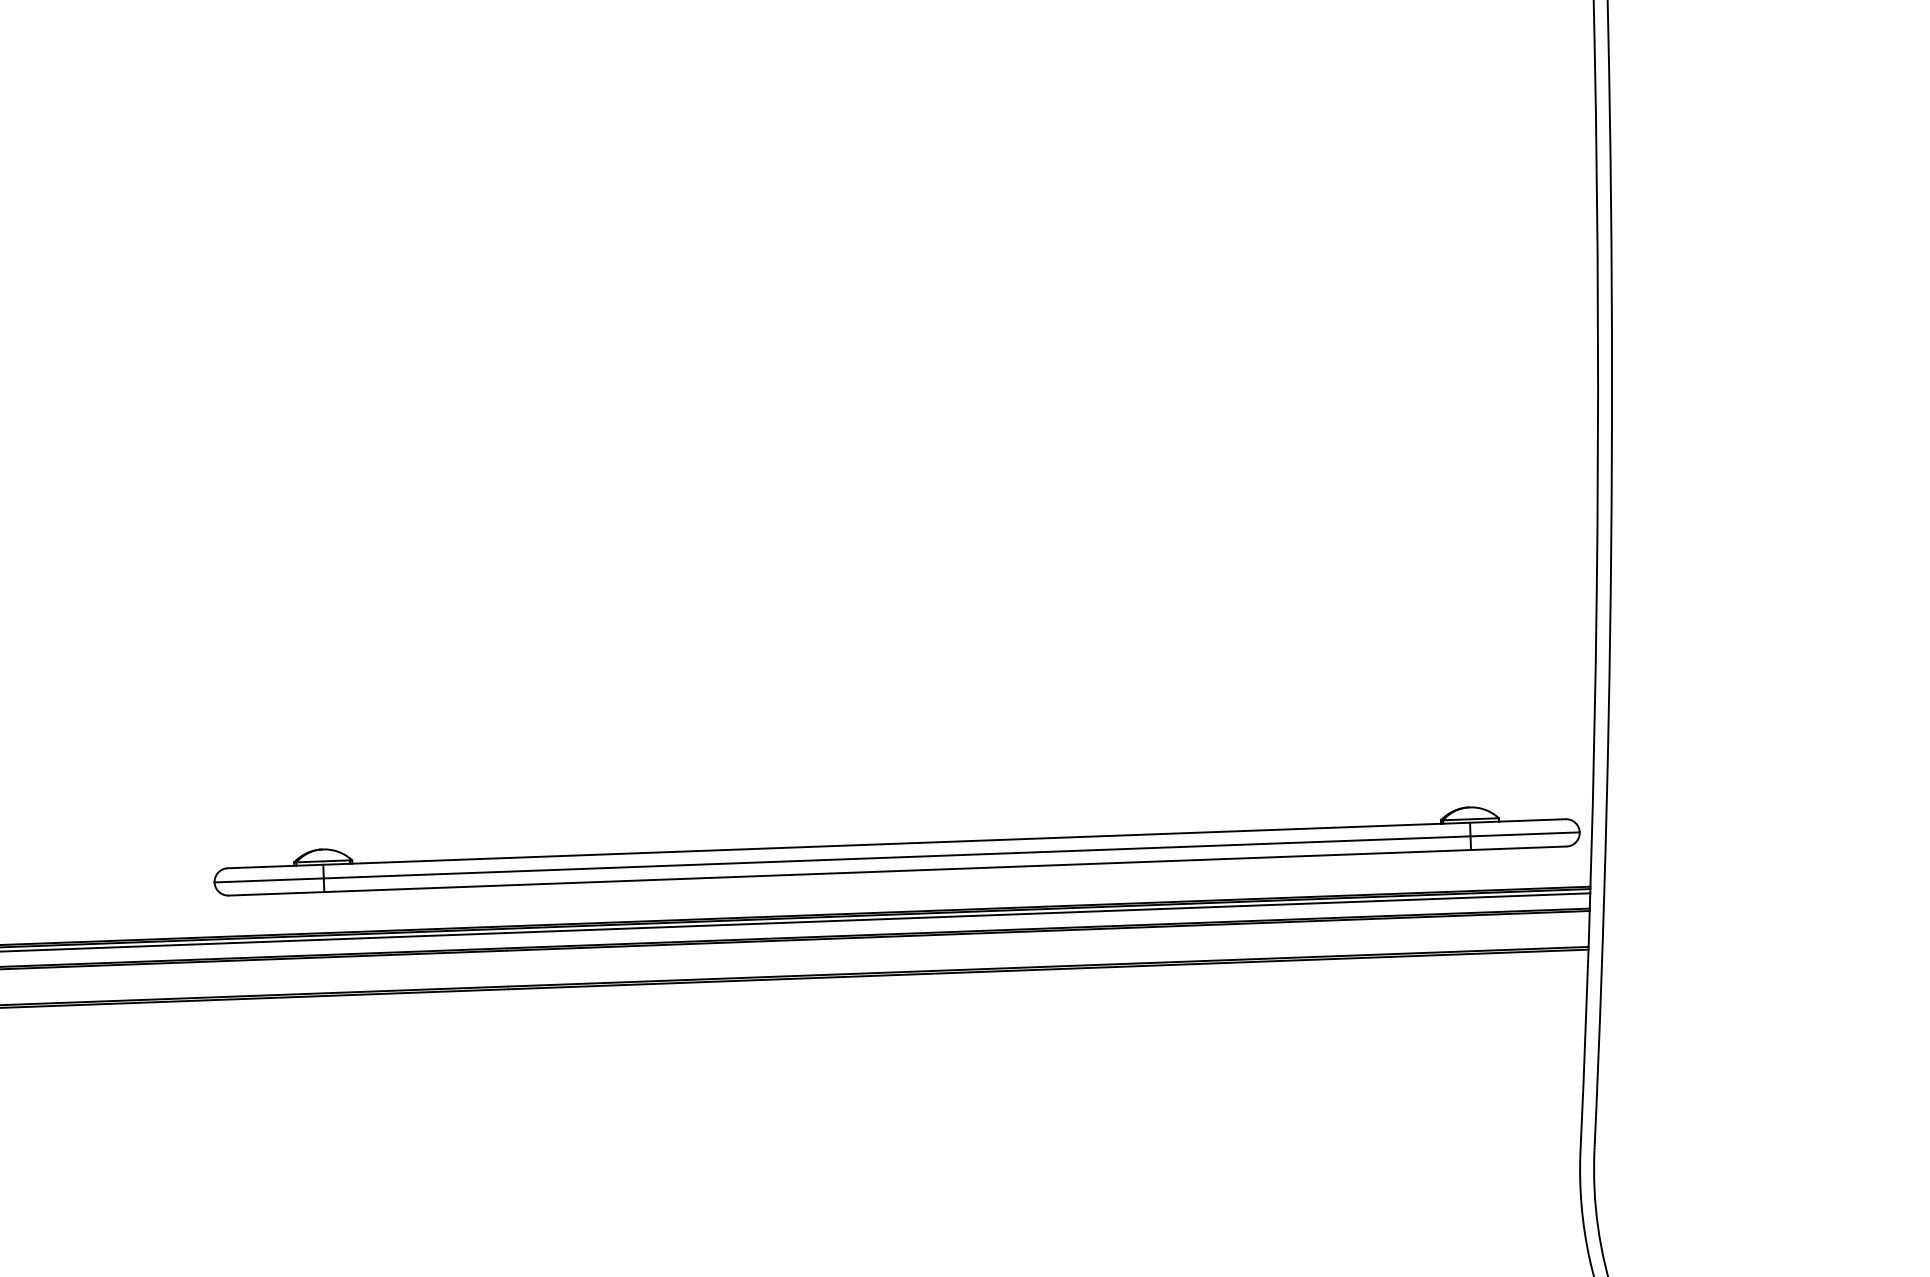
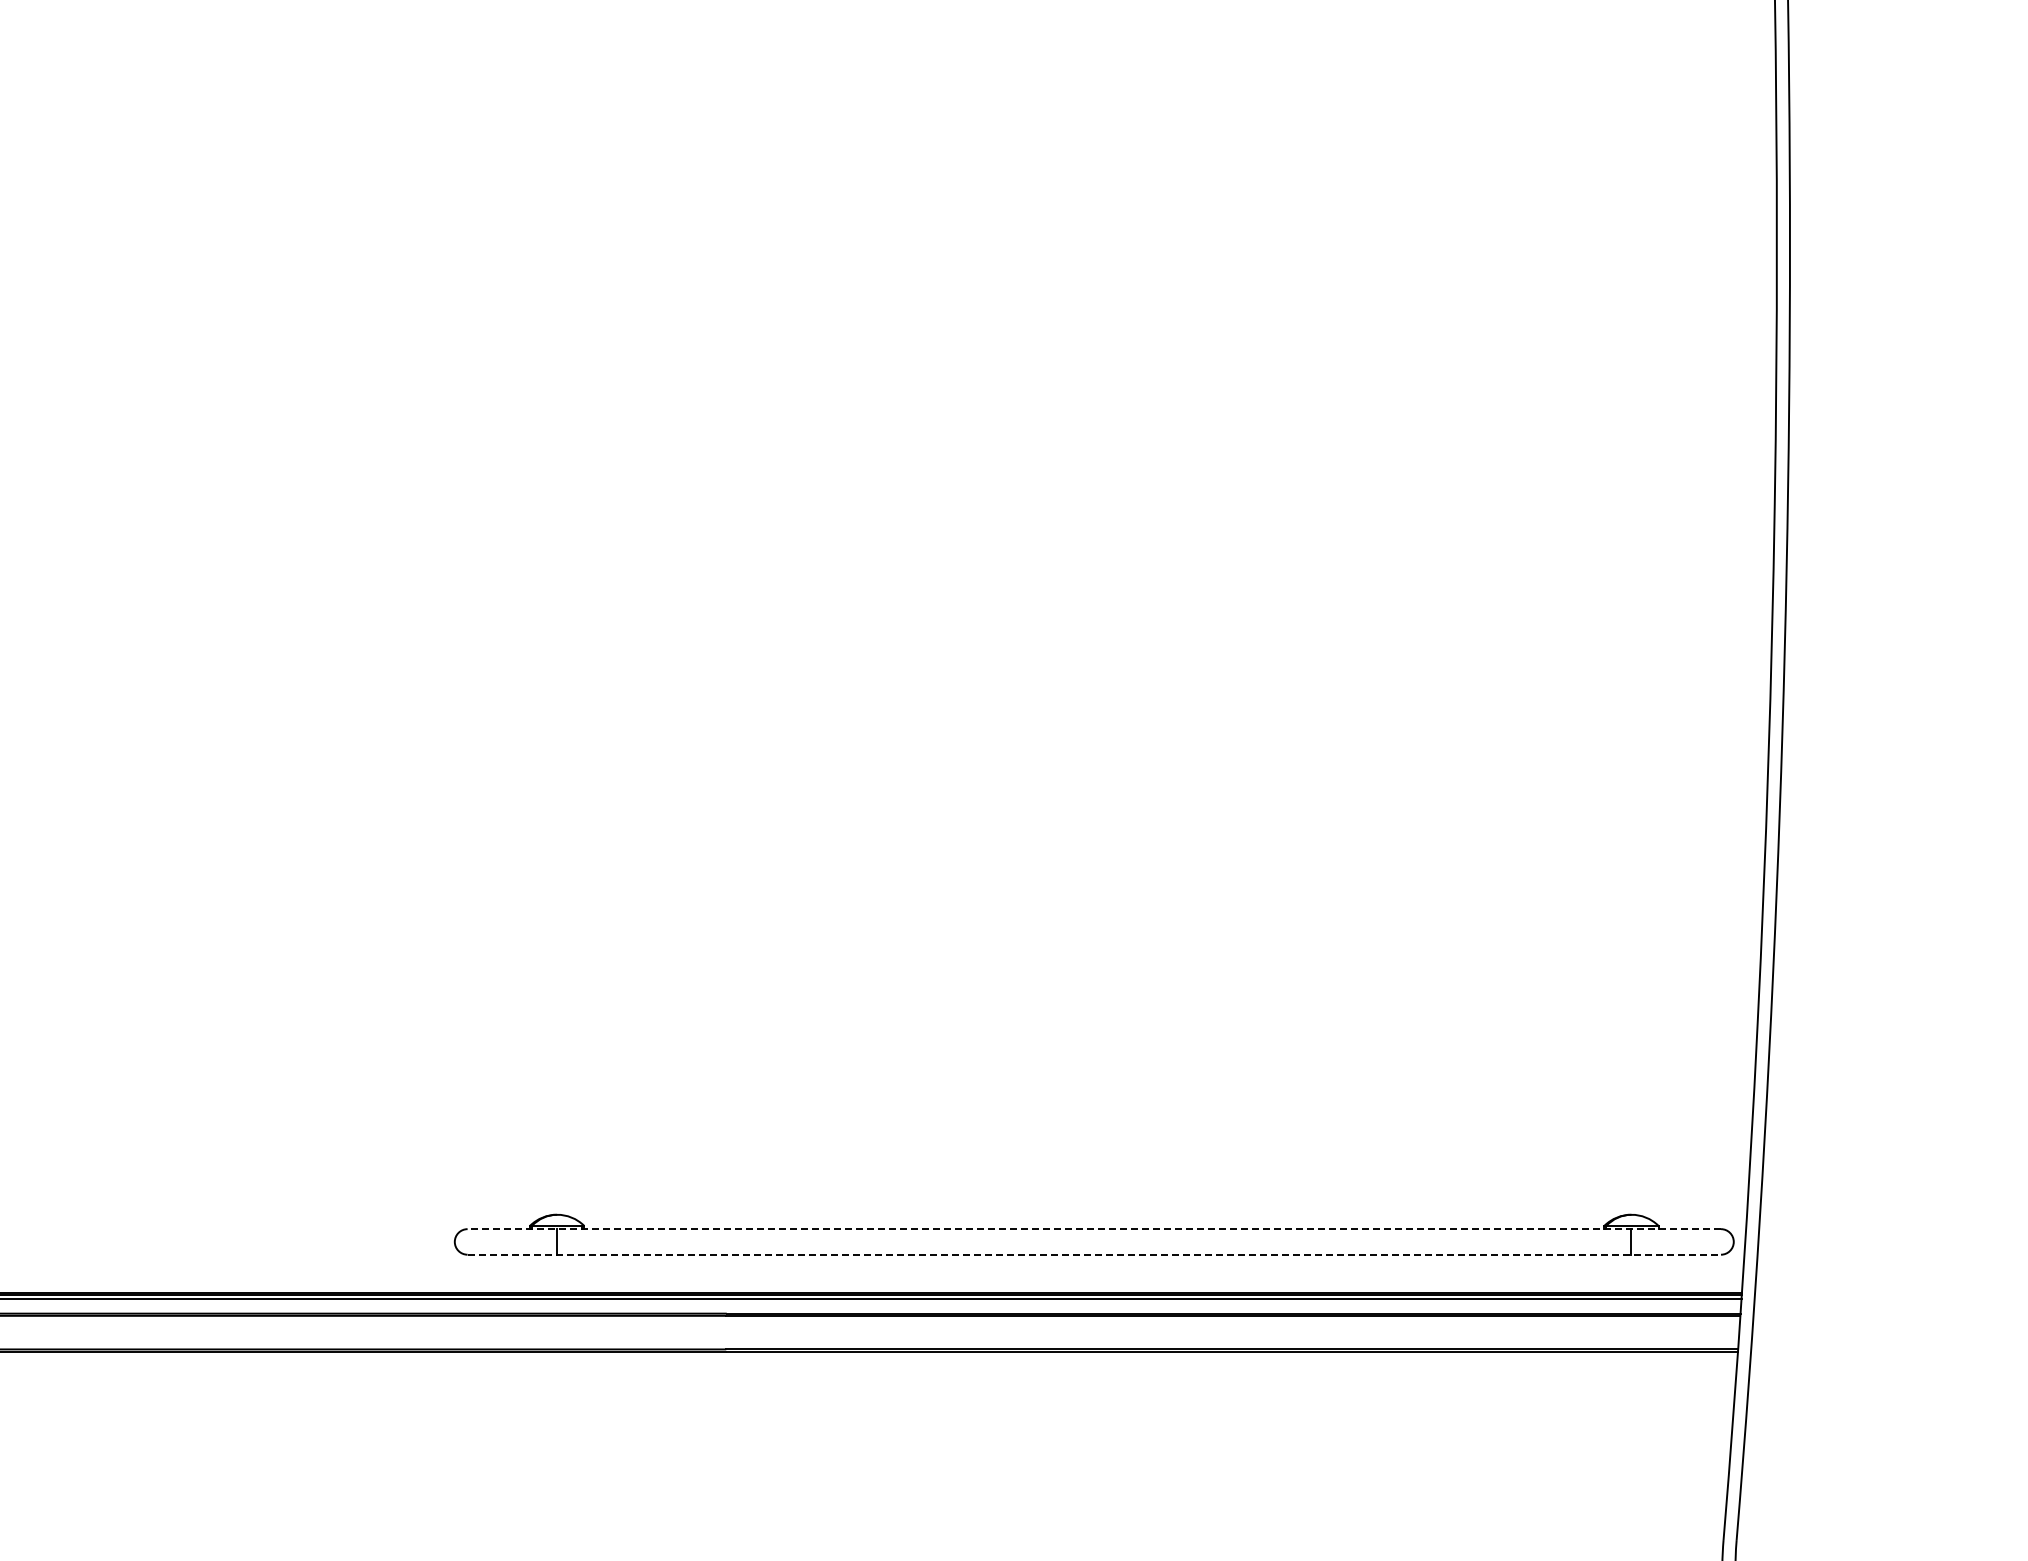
line: (896, 844) -> (1094, 1229), solid -> dashed
line: (896, 856) -> (1093, 1241), removed
line: (897, 870) -> (1094, 1254), solid -> dashed

